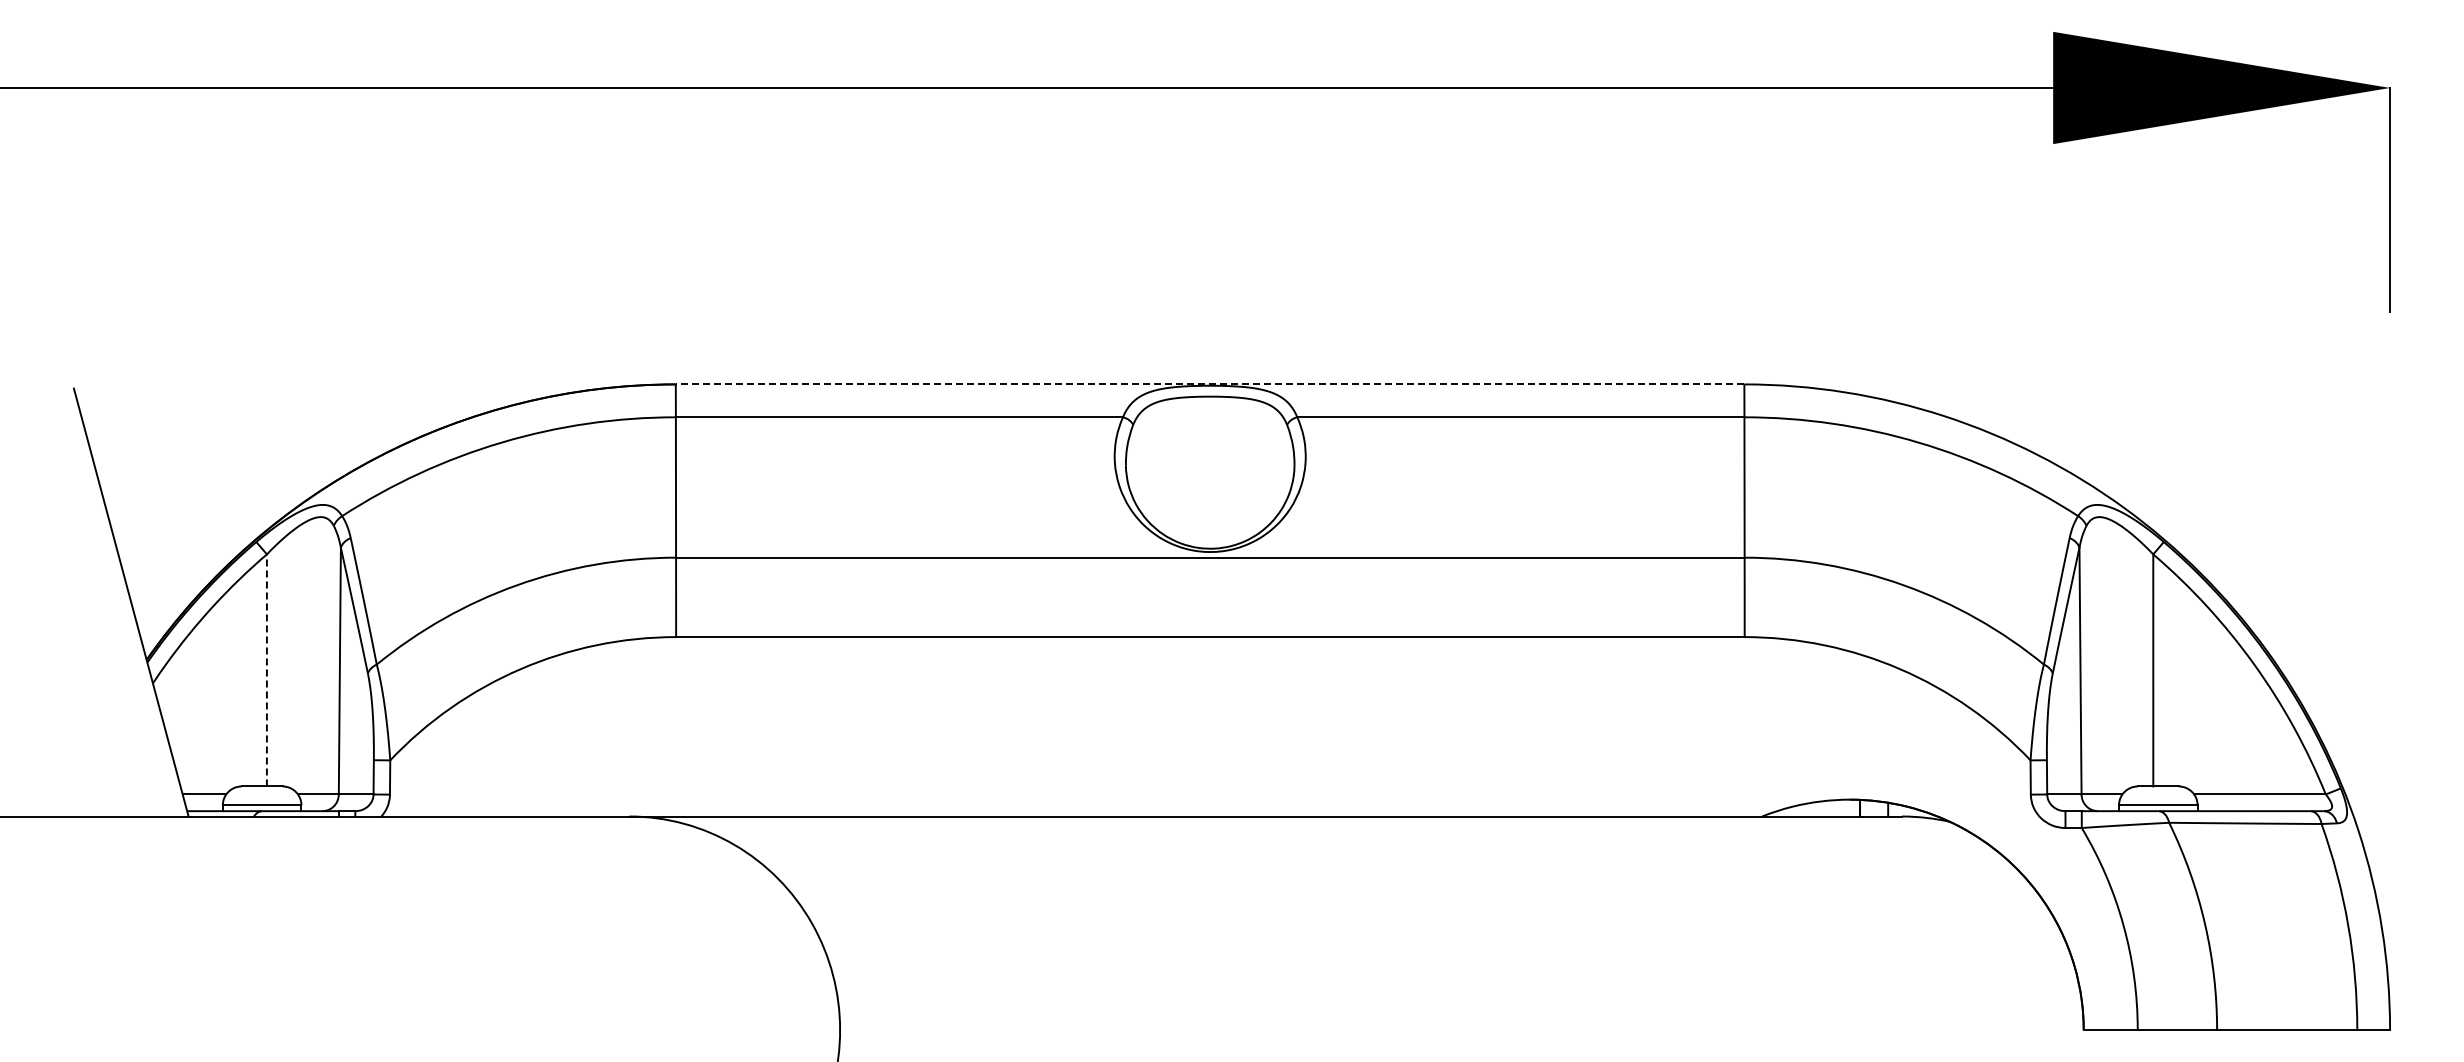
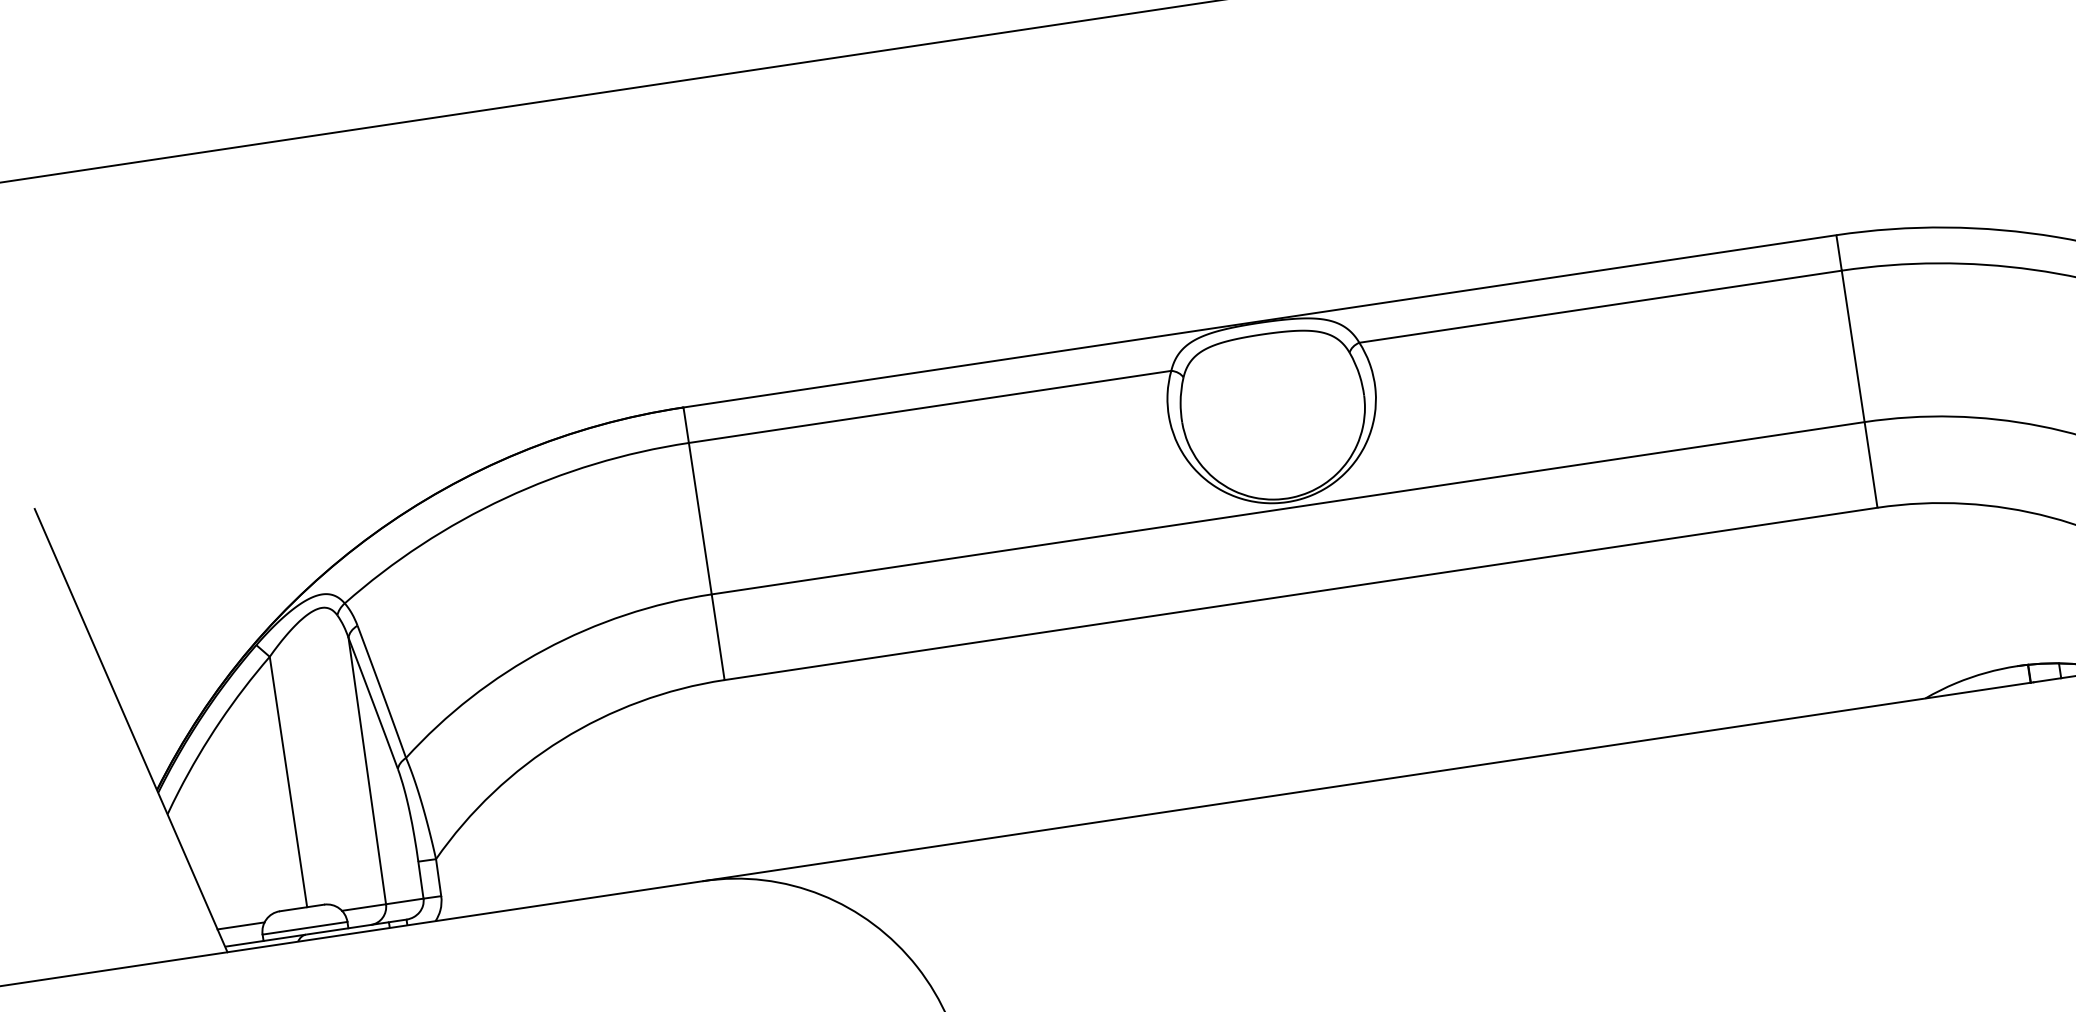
line: (1209, 384) -> (1259, 321), dashed -> solid
line: (266, 669) -> (287, 781), dashed -> solid

